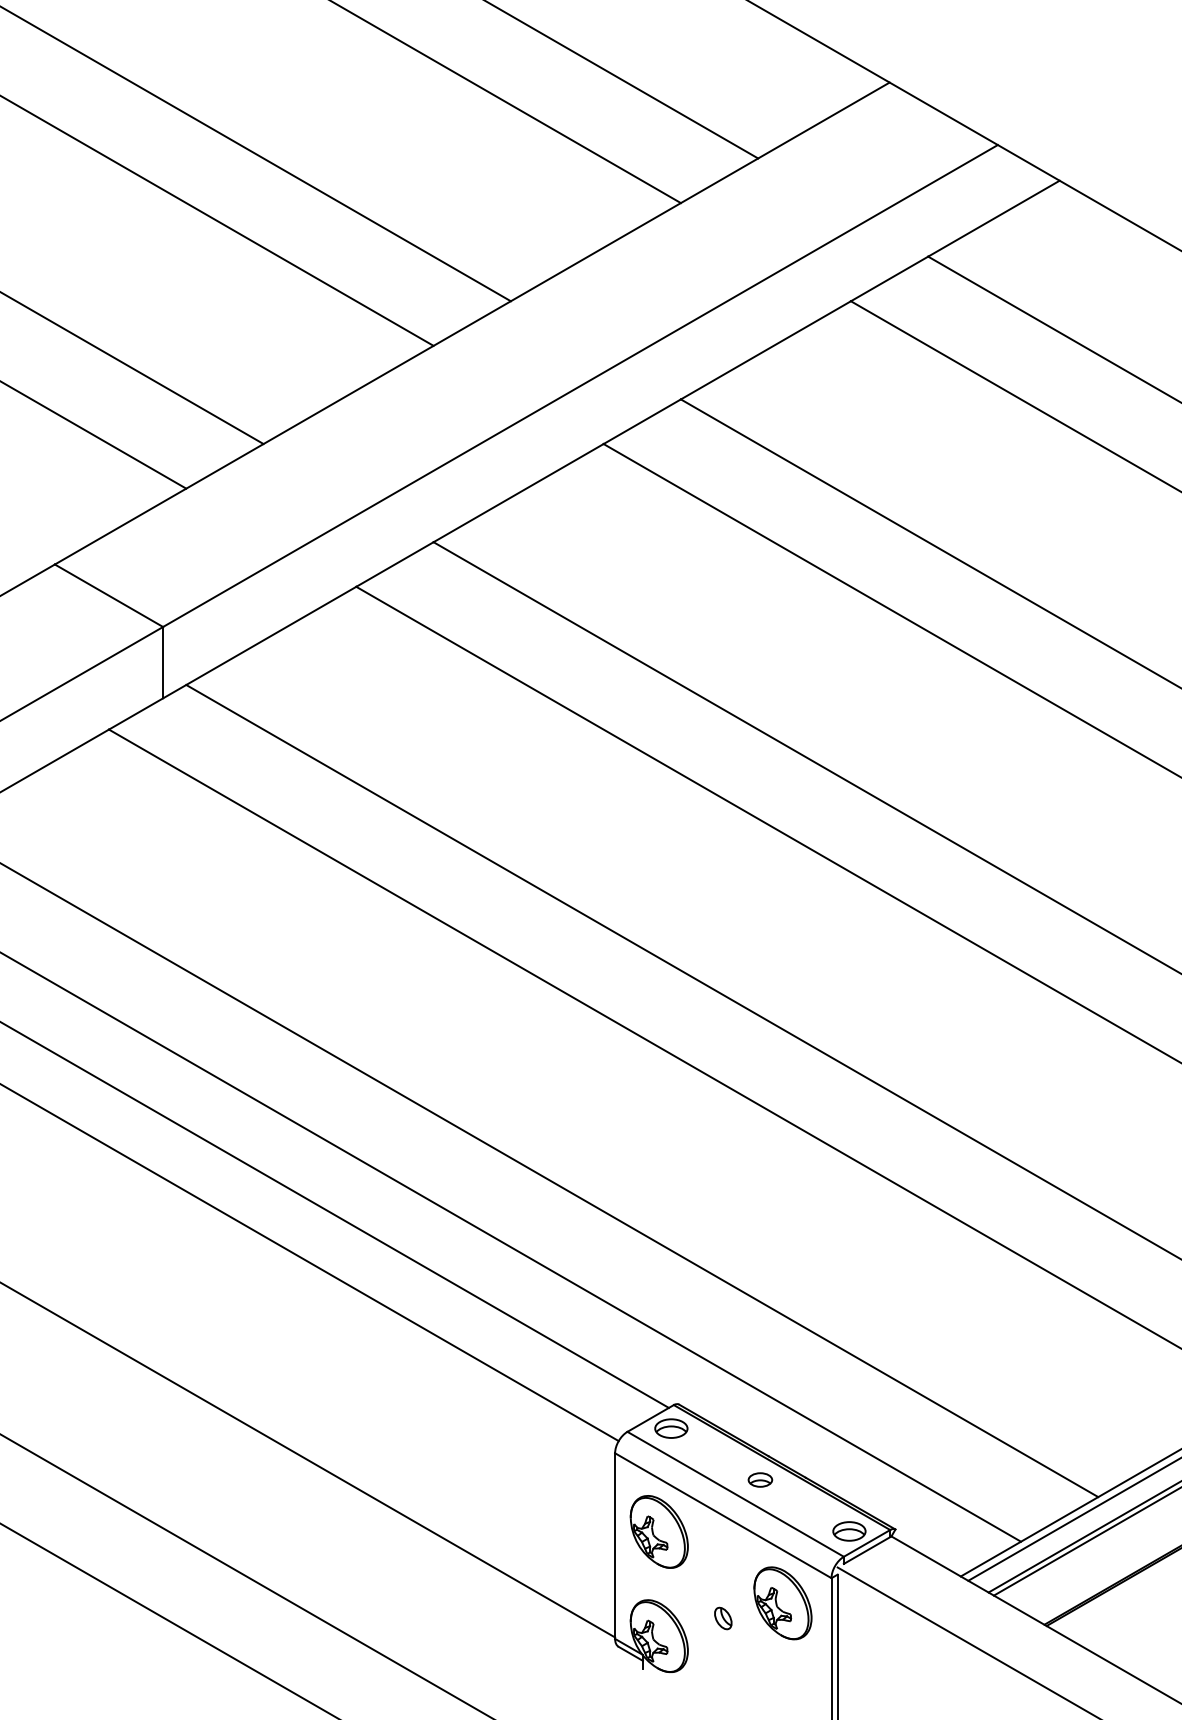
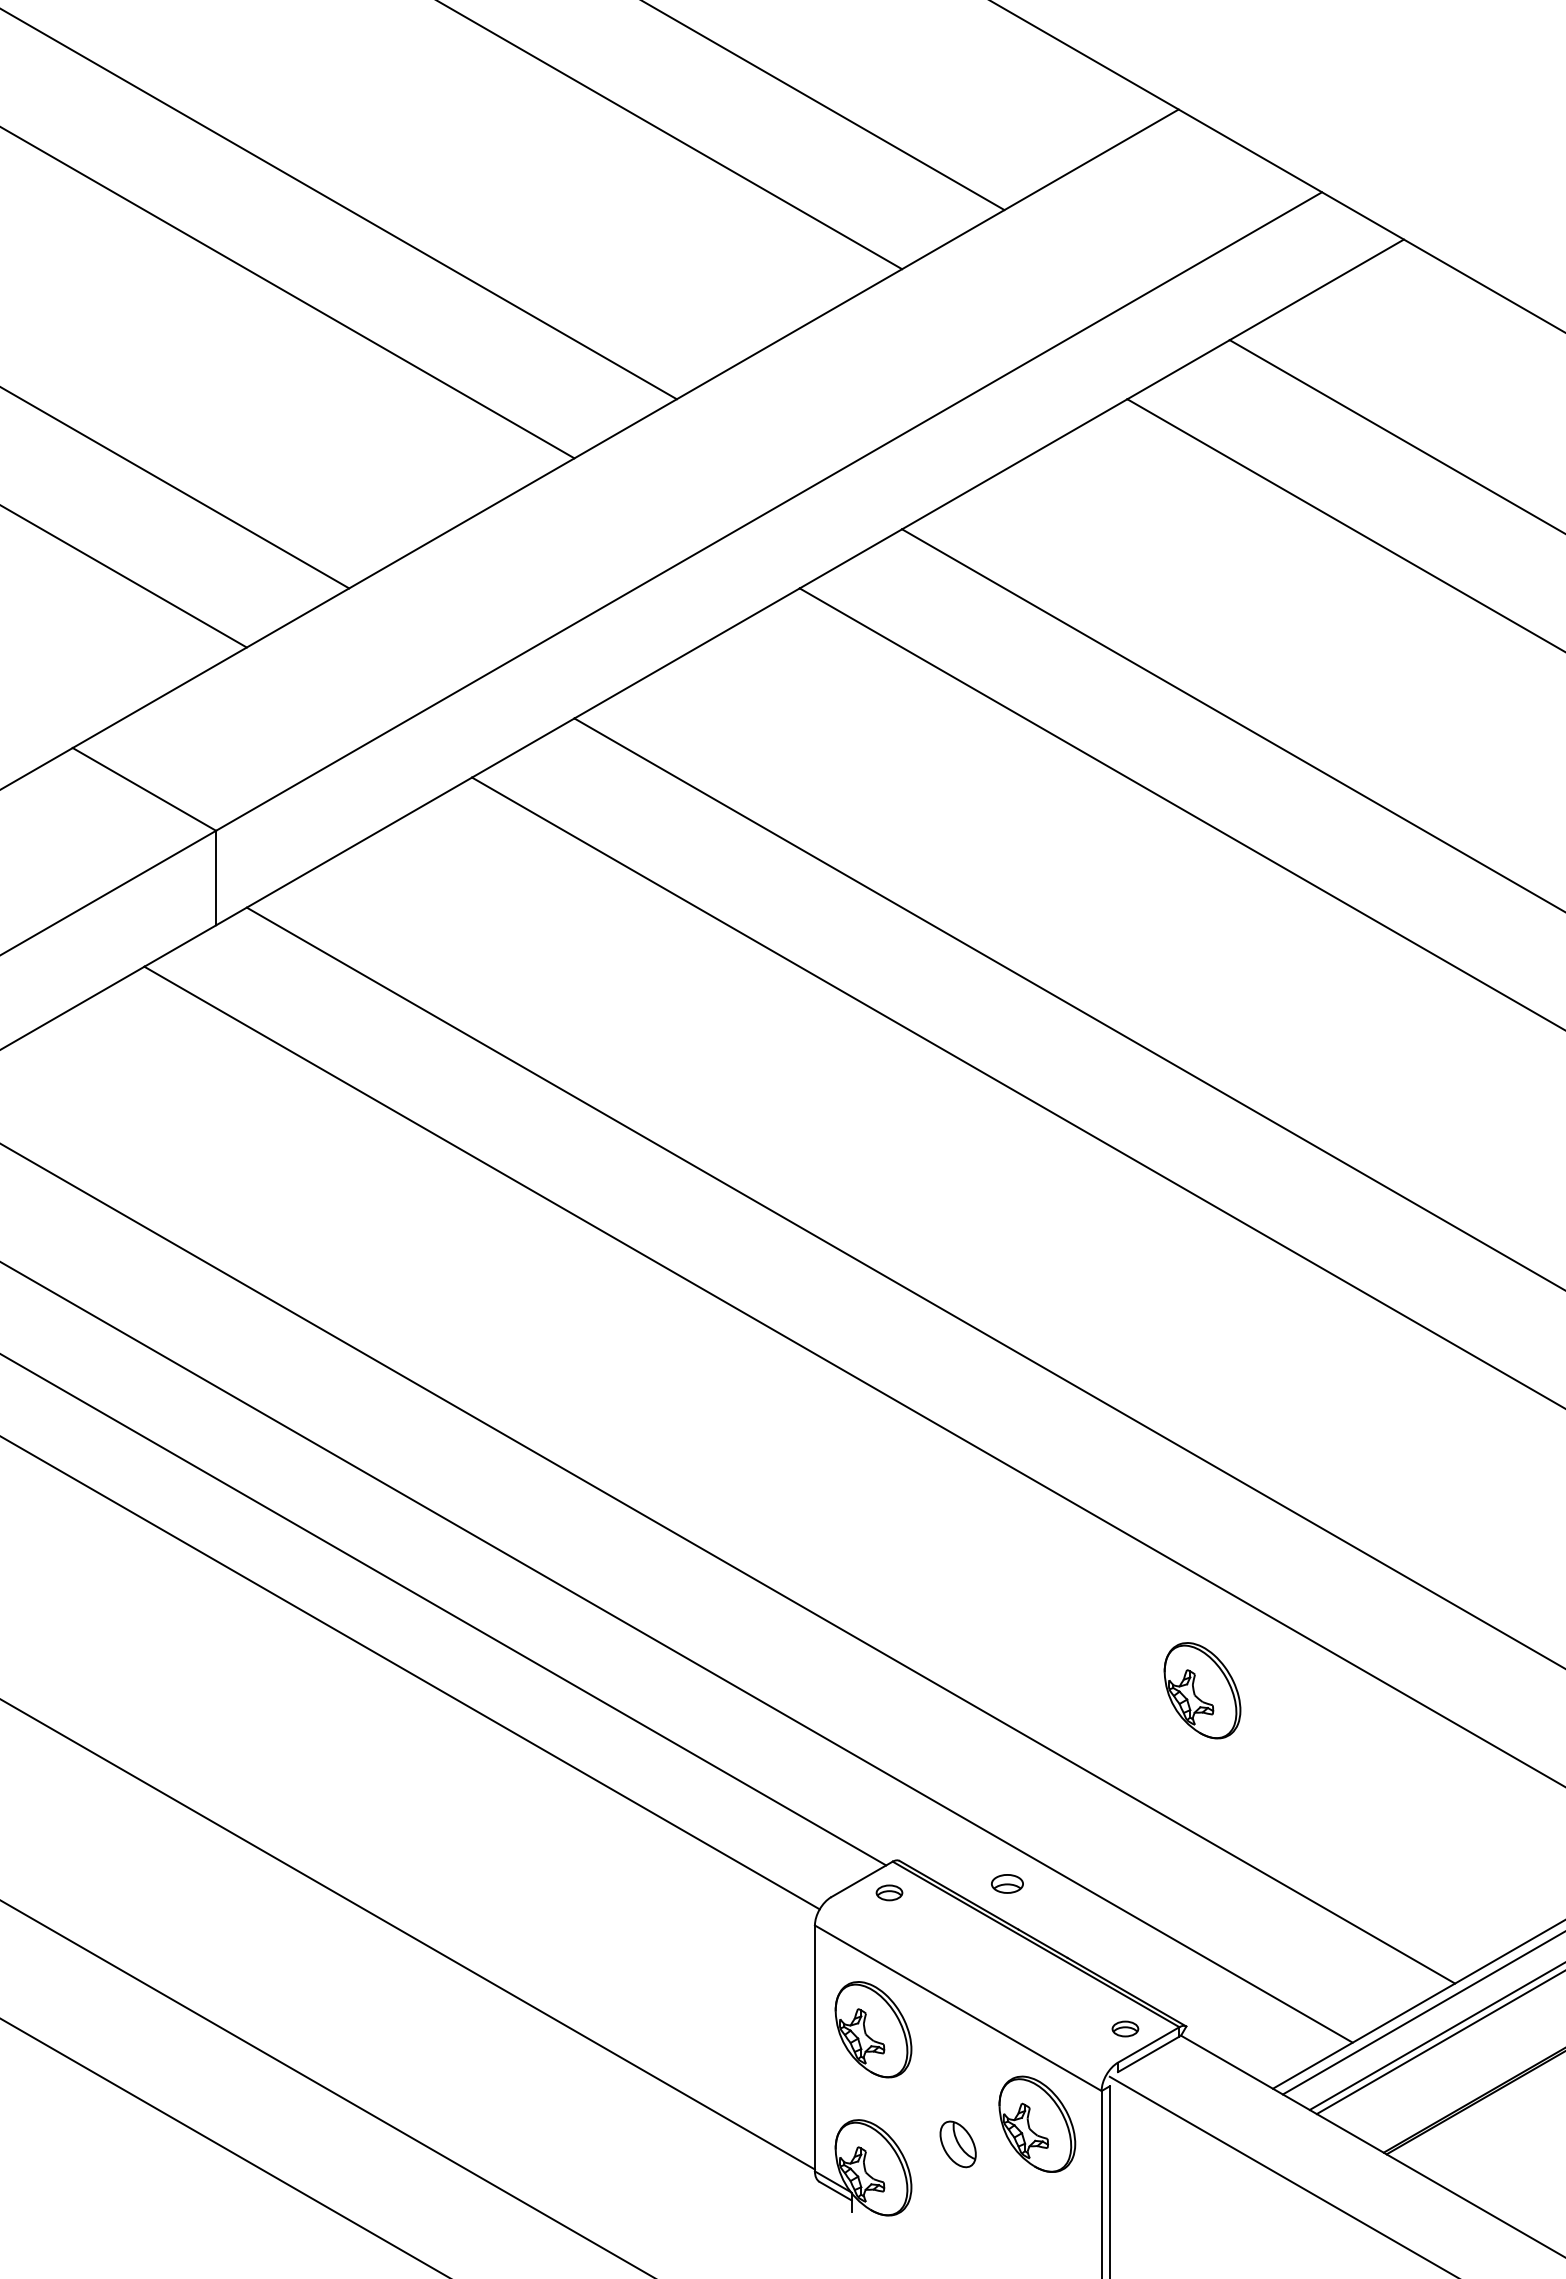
part: (907, 1275) -> (1202, 1690), added
part: (671, 1428) -> (889, 1892), size x0.6
part: (760, 1479) -> (1007, 1883), moved
line: (735, 1494) -> (974, 1979), removed
part: (849, 1531) -> (1125, 2028), size x0.6
part: (723, 1618) -> (958, 2144), size x1.6

